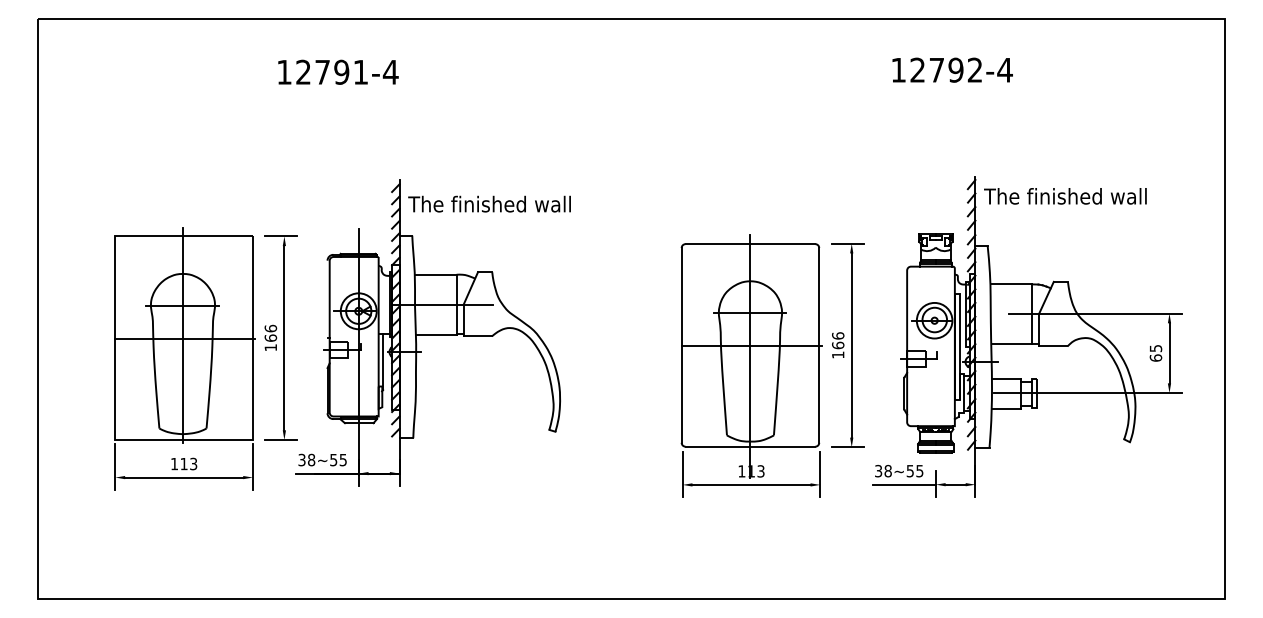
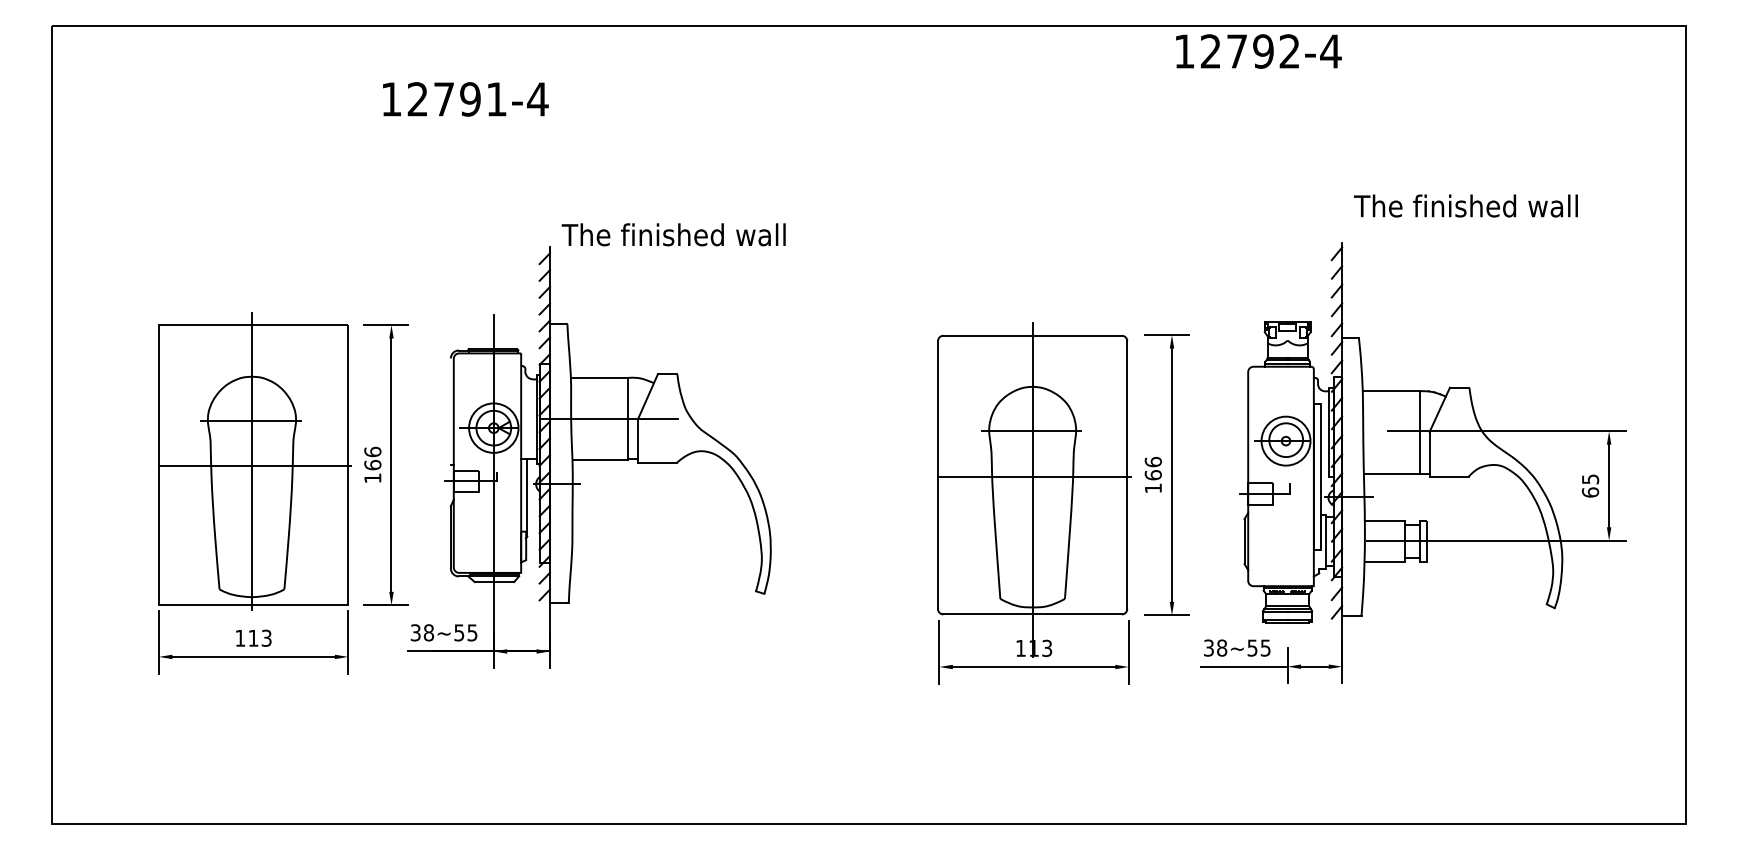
text: (952, 70) -> (1258, 51), moved
text: (1065, 195) -> (1465, 205), moved
text: (489, 203) -> (673, 234), moved

